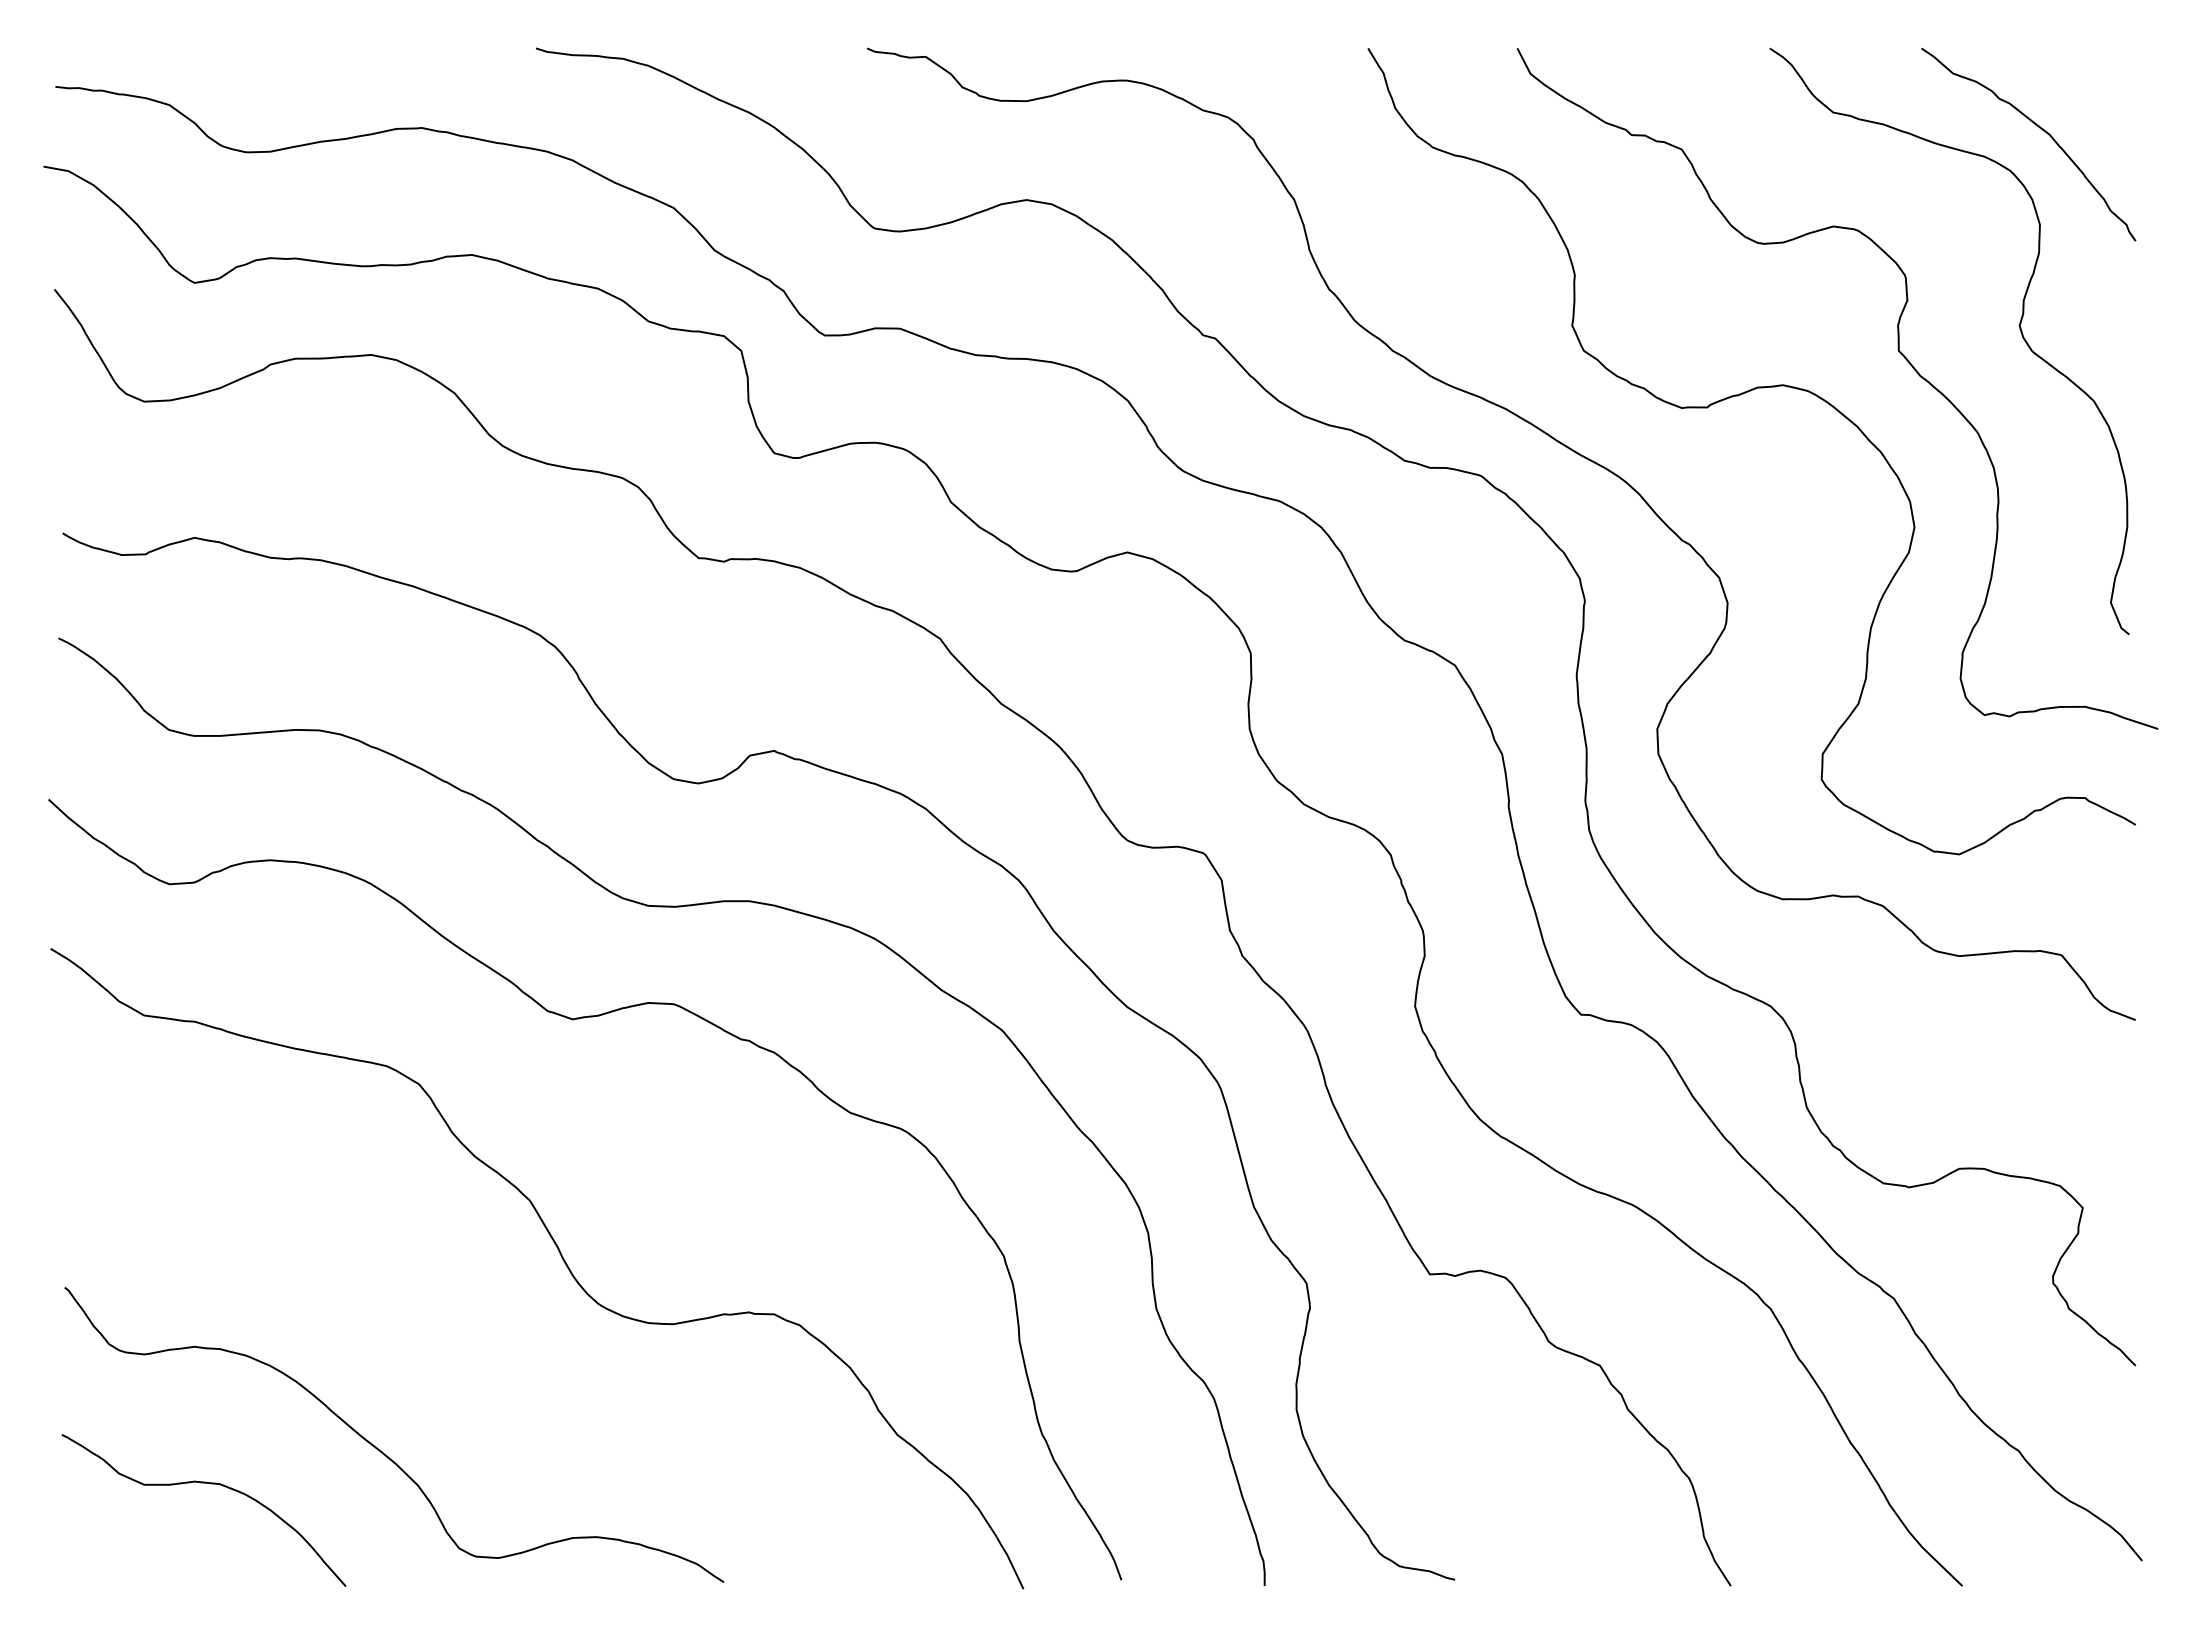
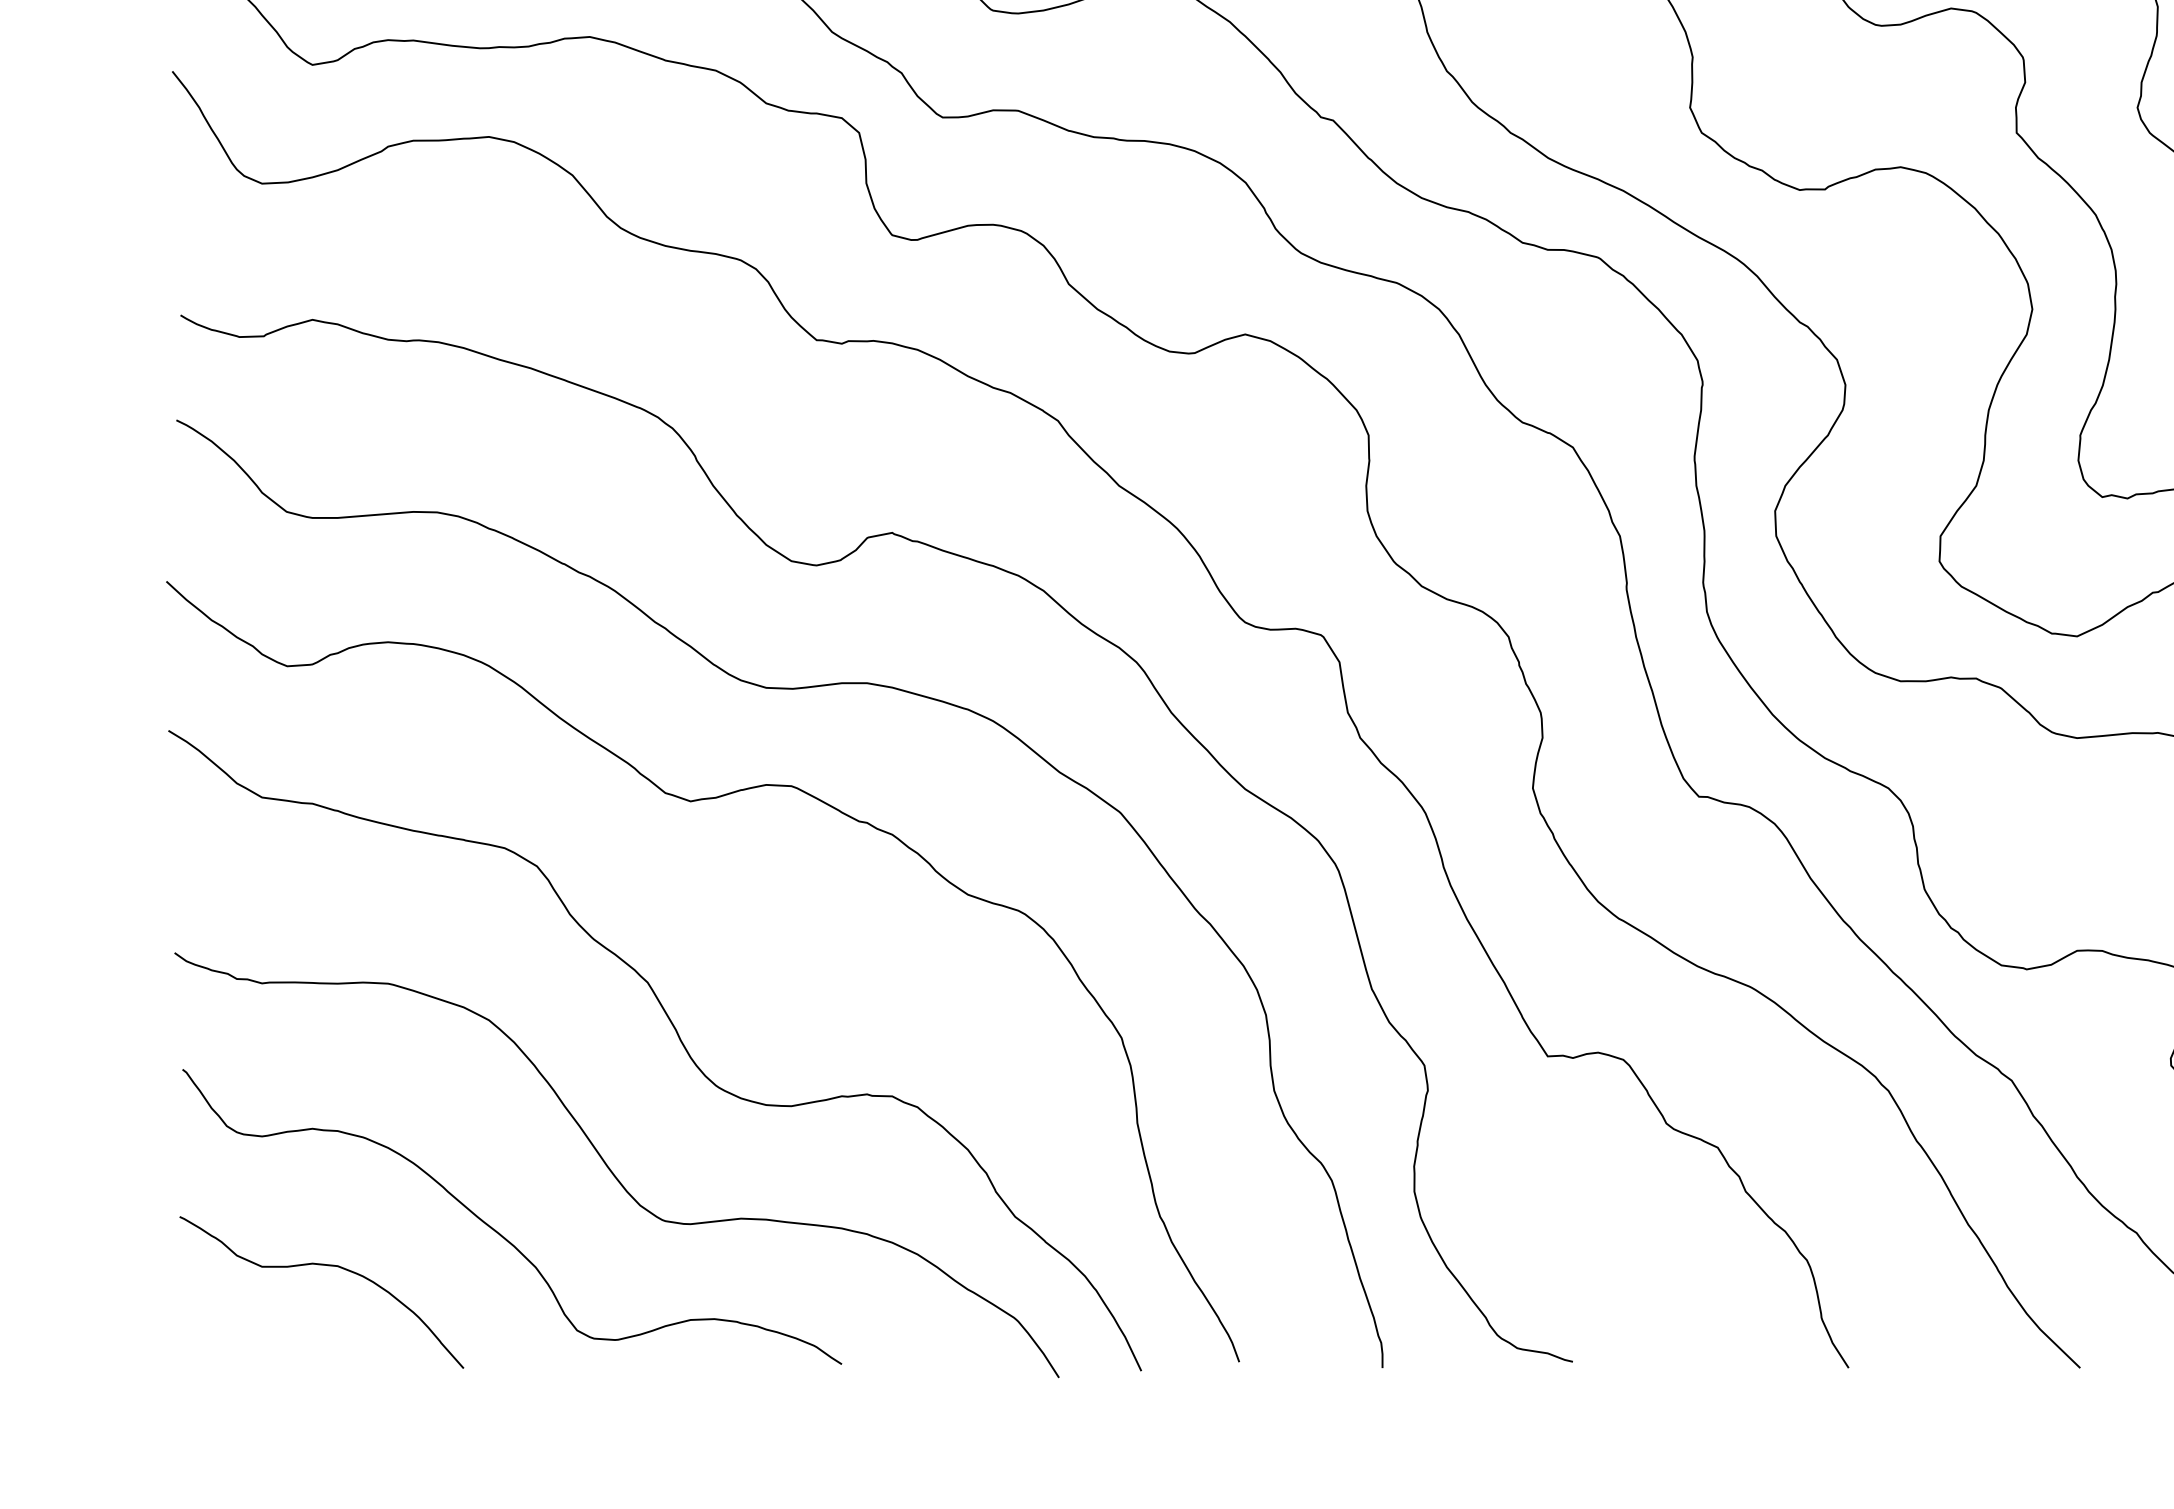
curve: (493, 1387) -> (611, 1169), added

